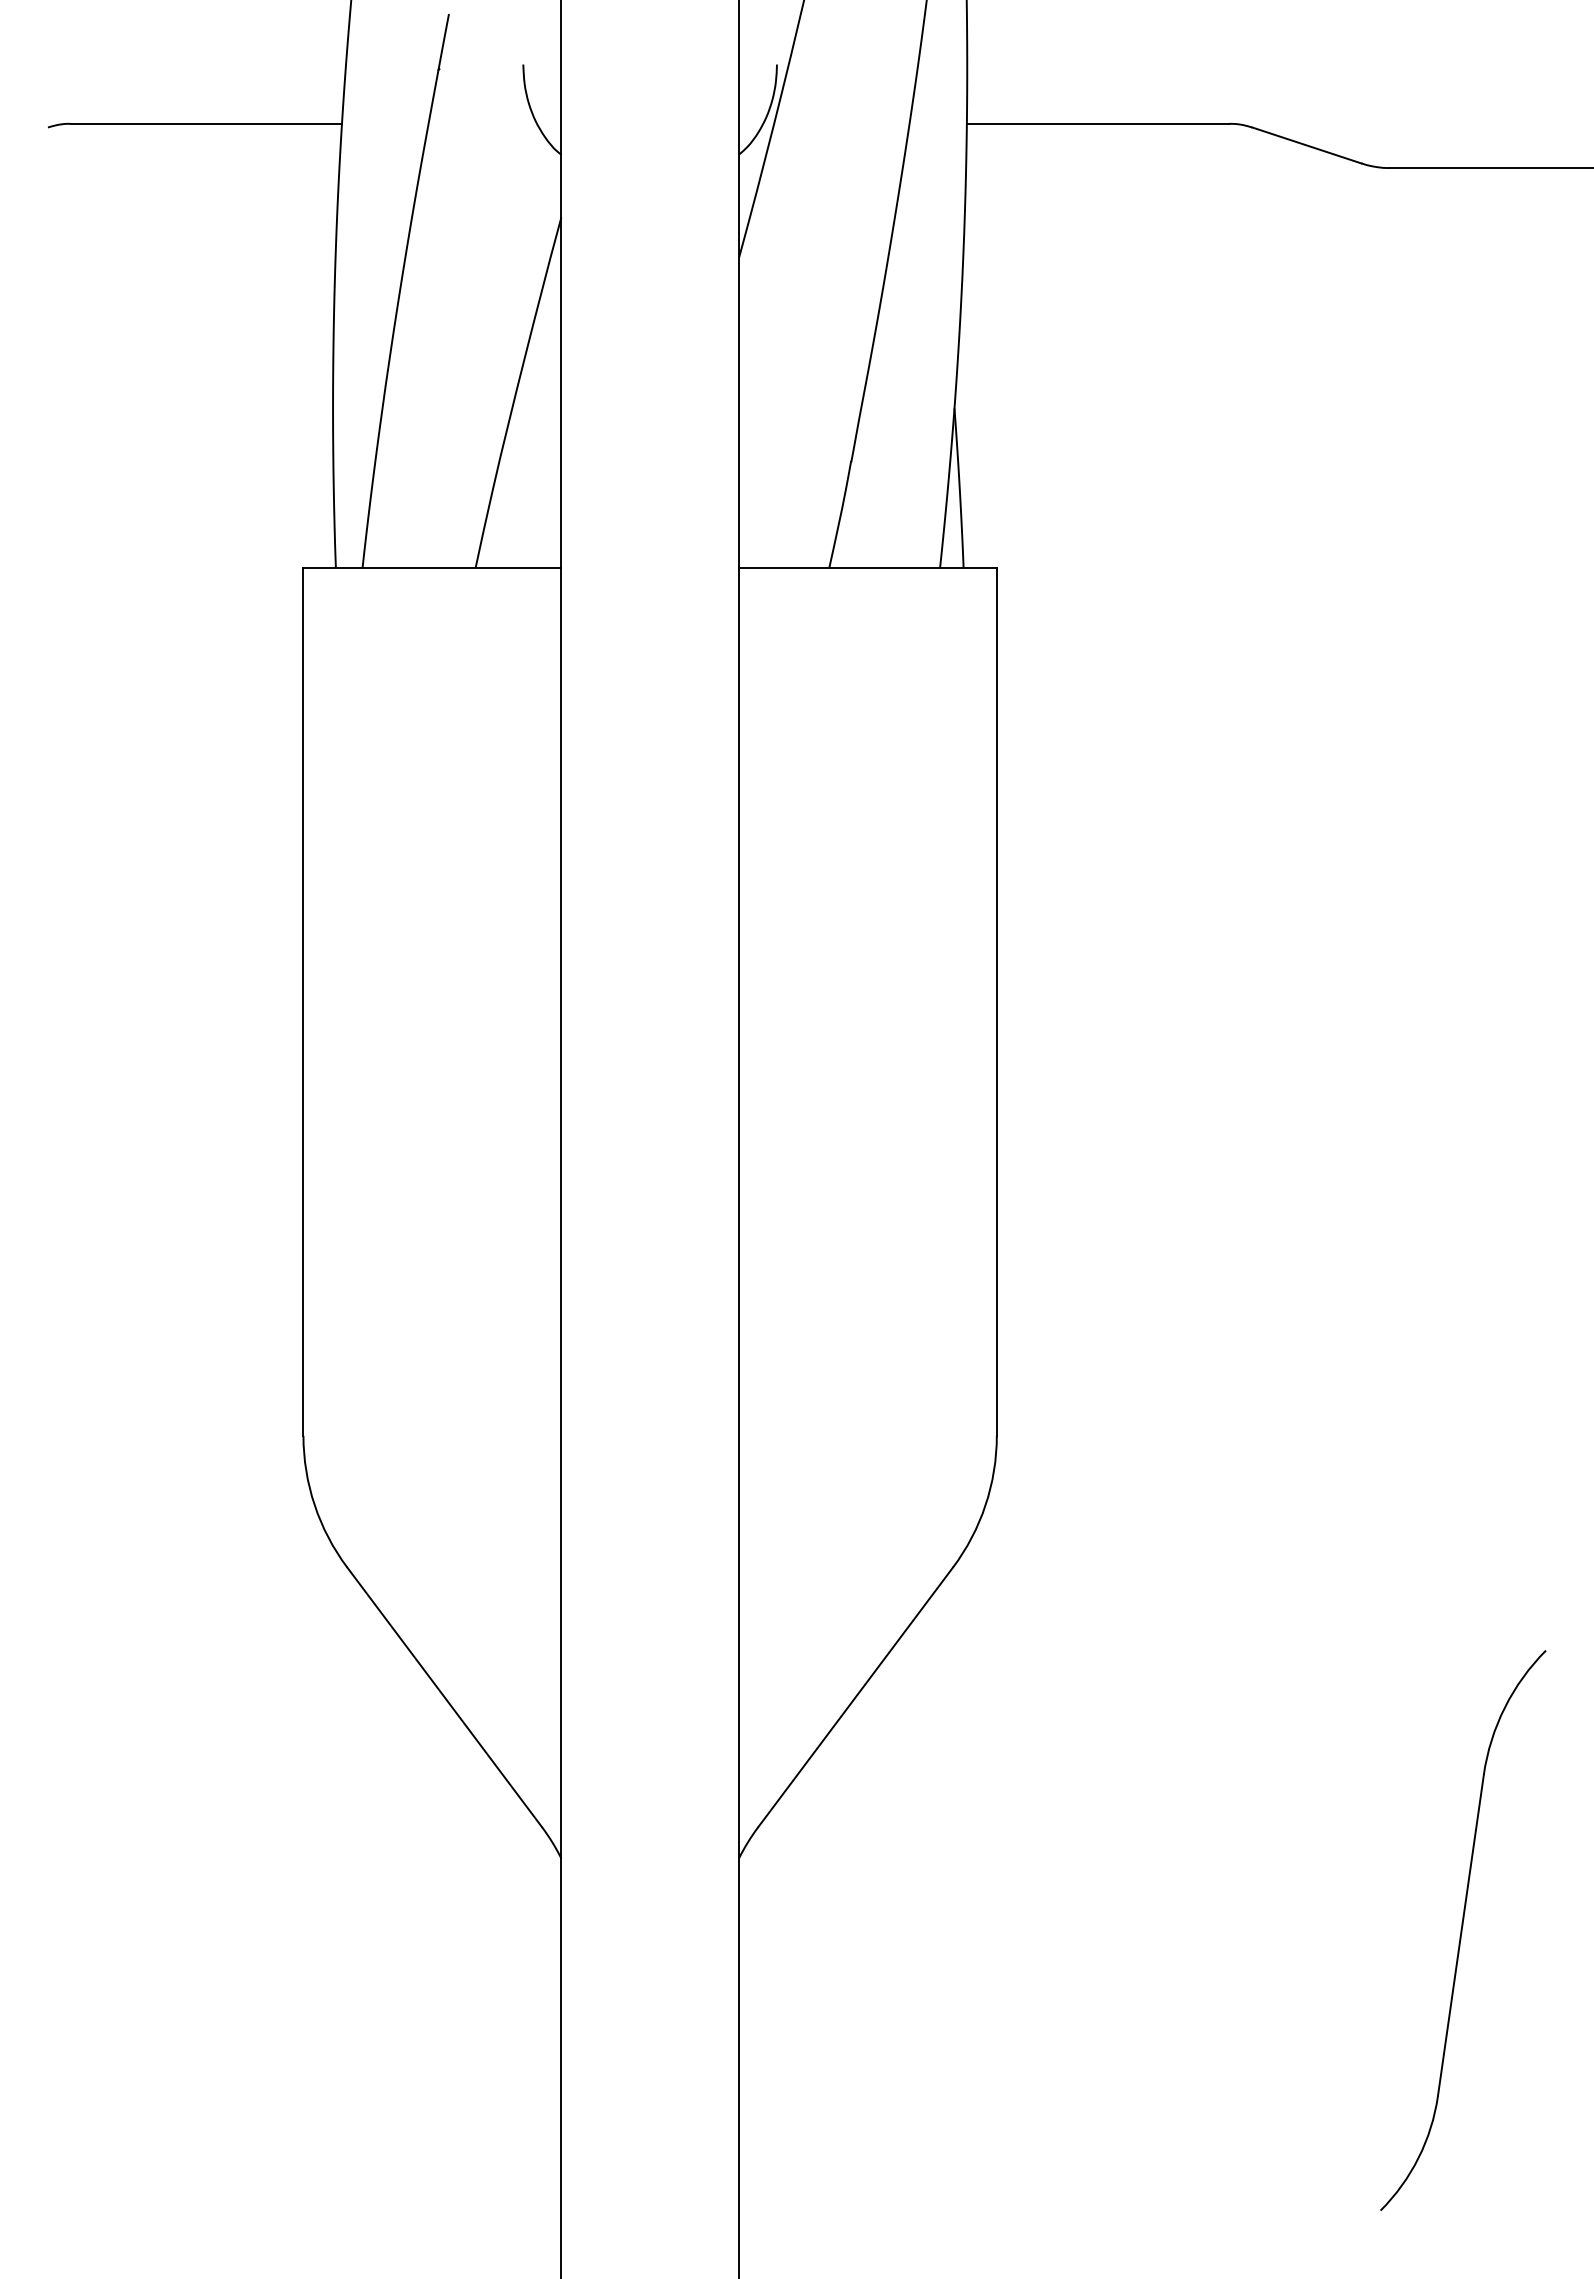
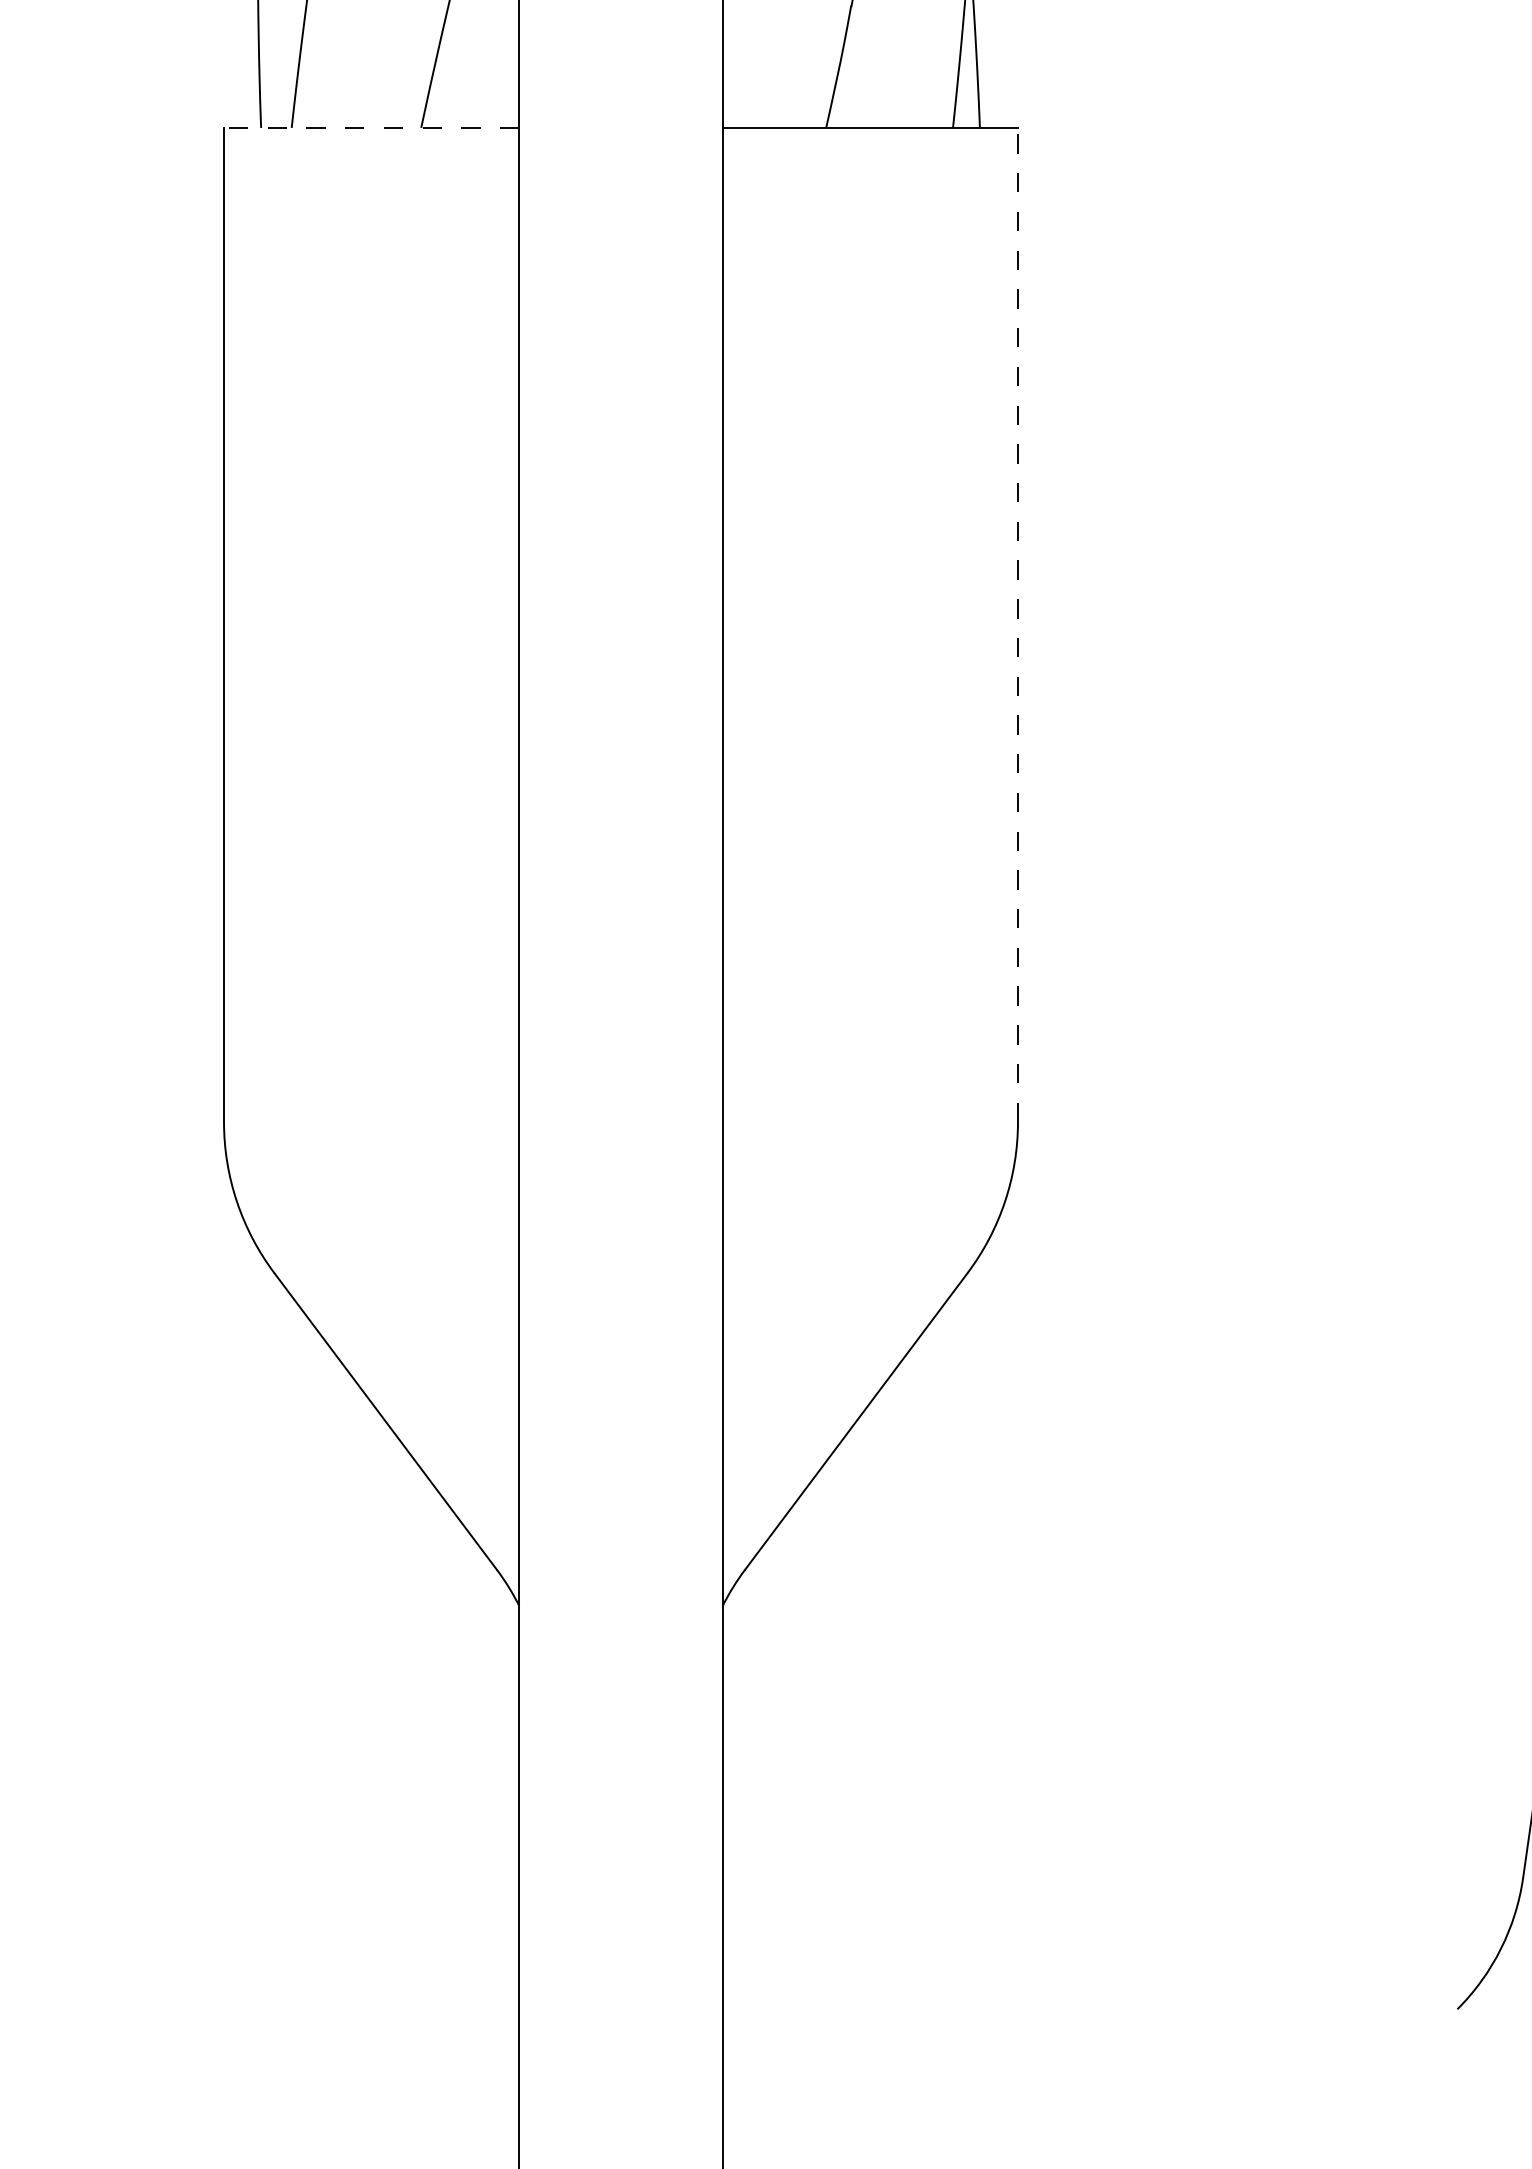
line: (432, 567) -> (371, 127), solid -> dashed
line: (996, 1001) -> (1017, 624), solid -> dashed

